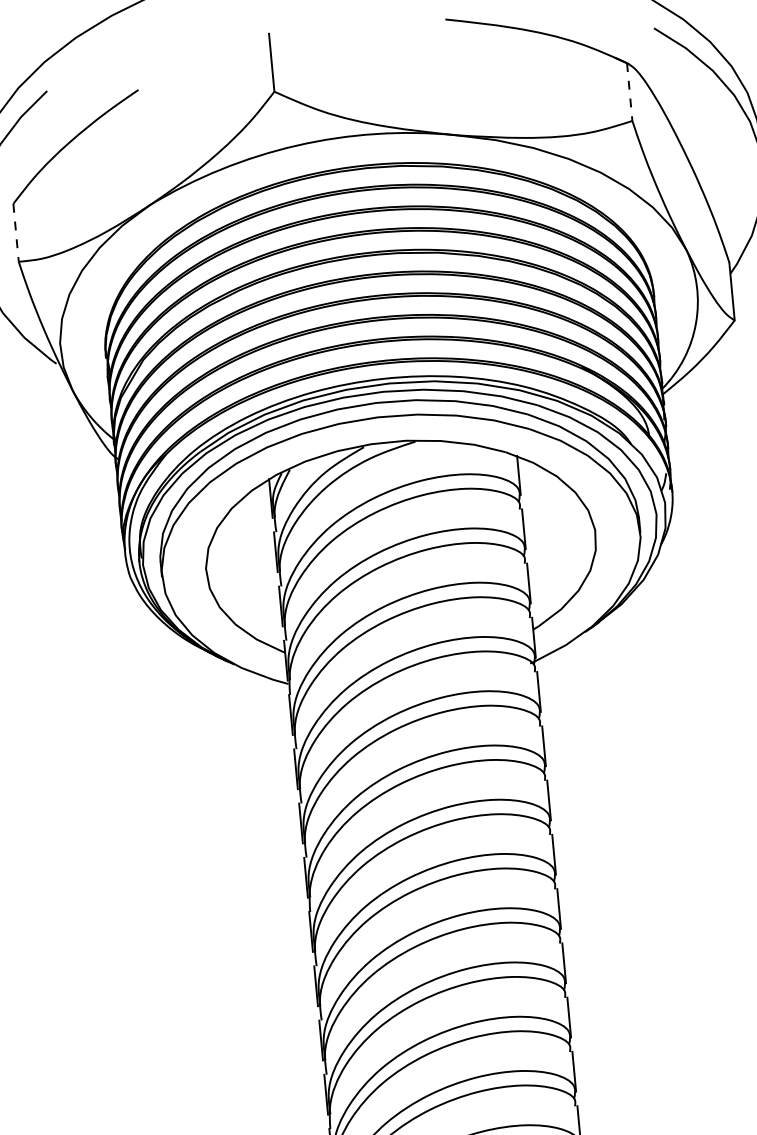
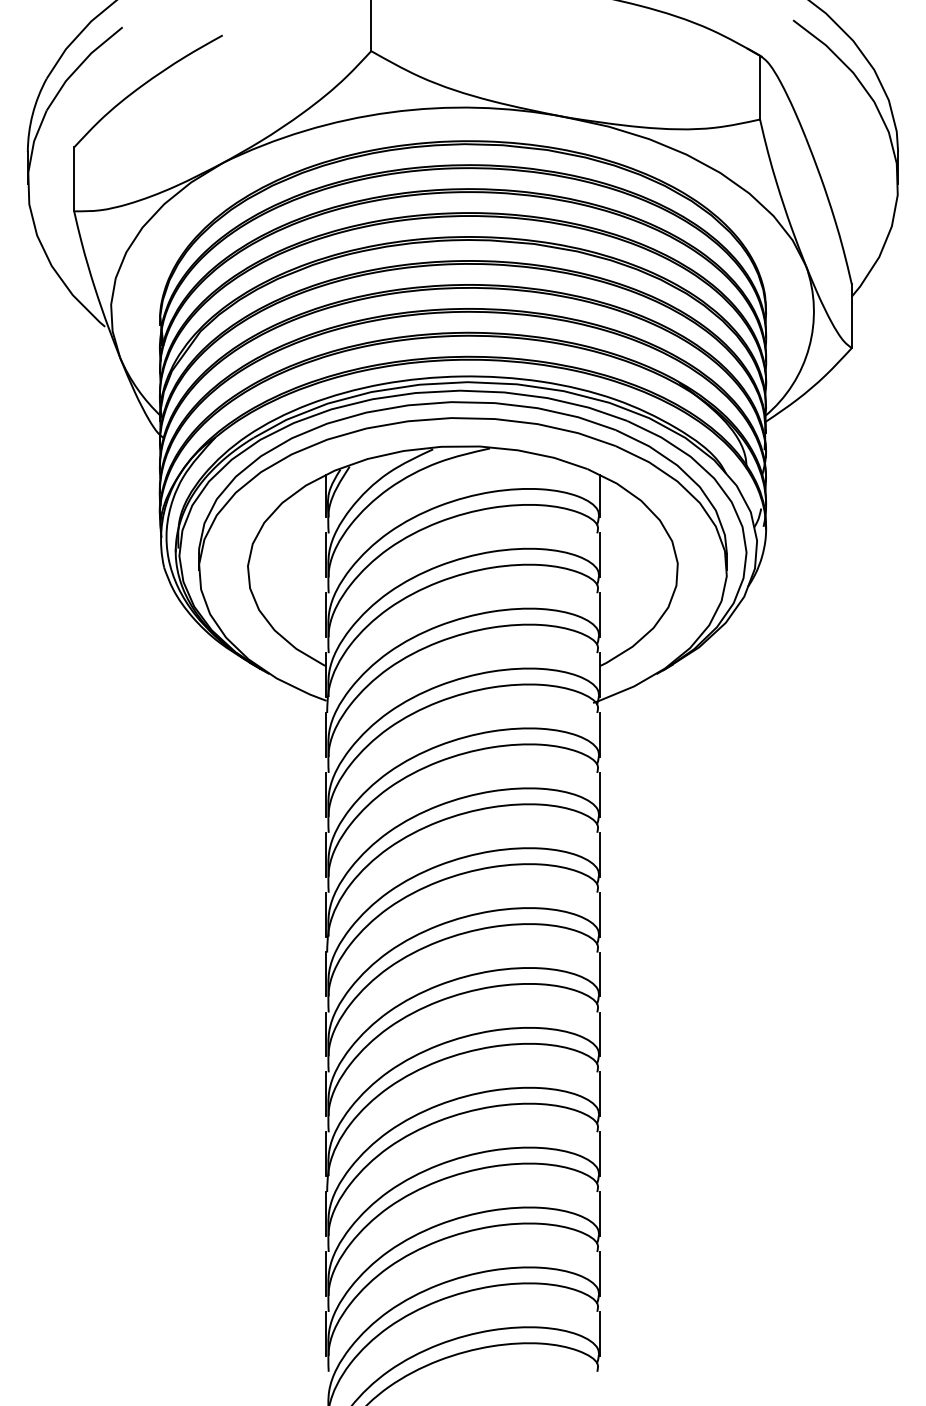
line: (630, 91) -> (760, 87), dashed -> solid
line: (16, 232) -> (74, 179), dashed -> solid

